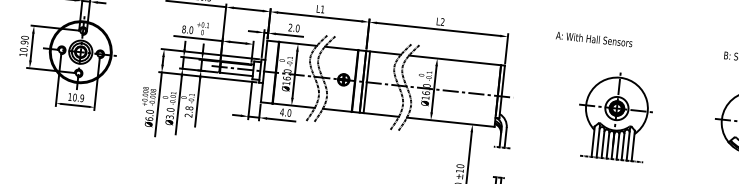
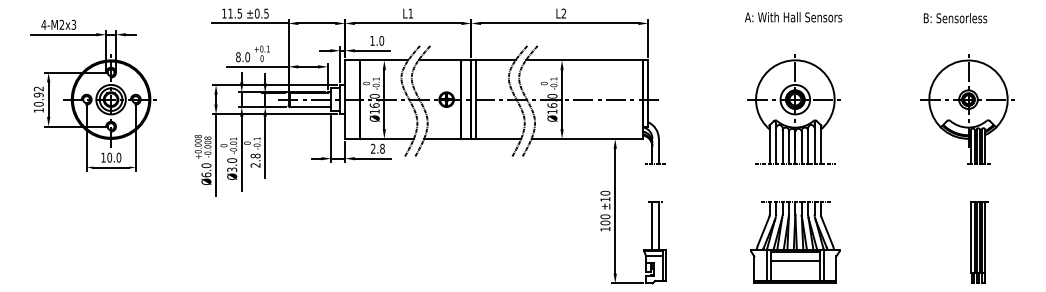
text: (290, 27) -> (372, 40), 2.0 -> 1.0
text: (24, 37) -> (38, 88), 10.90 -> 10.92
text: (594, 39) -> (793, 17), moved
text: (81, 98) -> (118, 157), 10.9 -> 10.0
text: (285, 112) -> (377, 148), 4.0 -> 2.8

